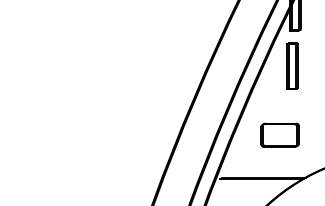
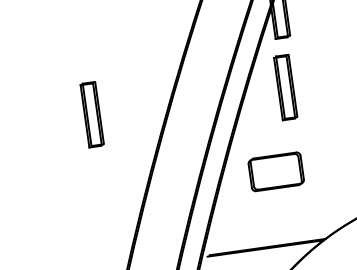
part: (152, 65) -> (92, 113), added
part: (279, 134) -> (275, 170), moved

